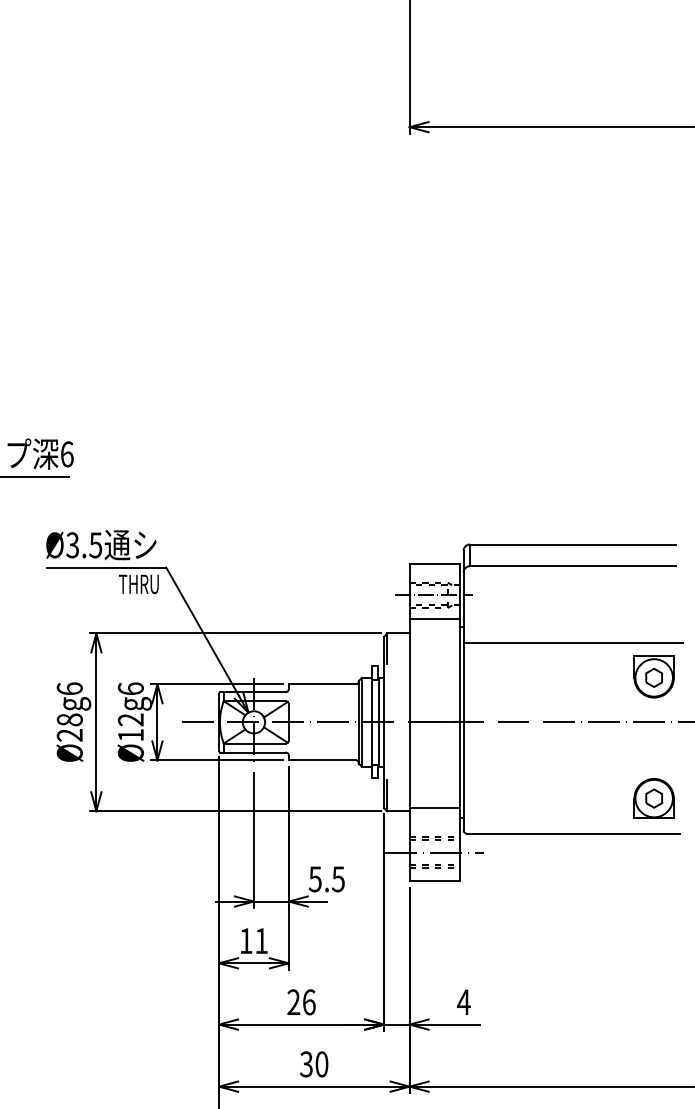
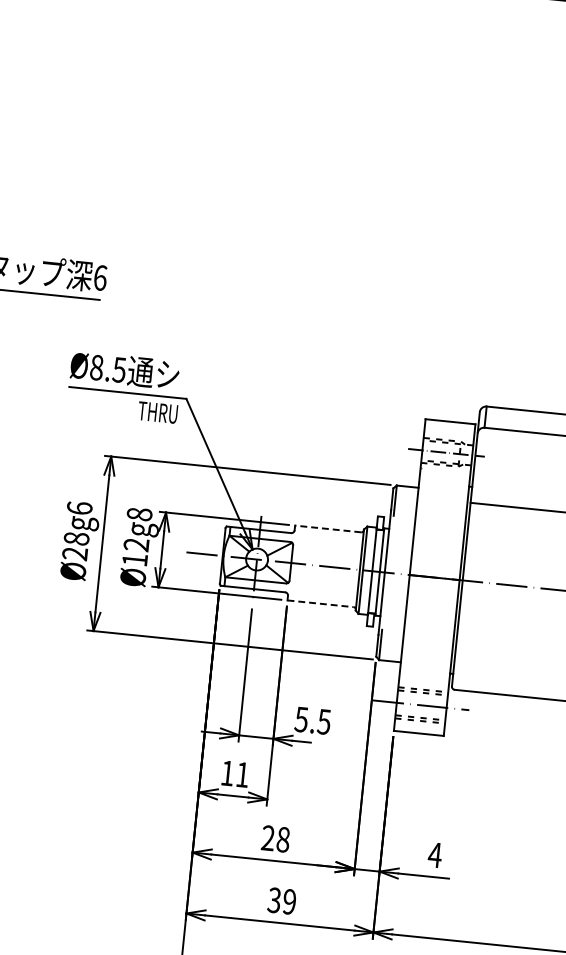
text: (72, 545) -> (96, 367), Ø3.5 -> Ø8.5
line: (434, 619) -> (444, 476), removed
line: (322, 684) -> (328, 529), solid -> dashed
text: (130, 688) -> (139, 513), Ø12g6 -> Ø12g8
line: (322, 760) -> (320, 603), solid -> dashed
line: (434, 807) -> (425, 661), removed
text: (309, 1002) -> (283, 839), 26 -> 28
text: (321, 1064) -> (289, 901), 30 -> 39

